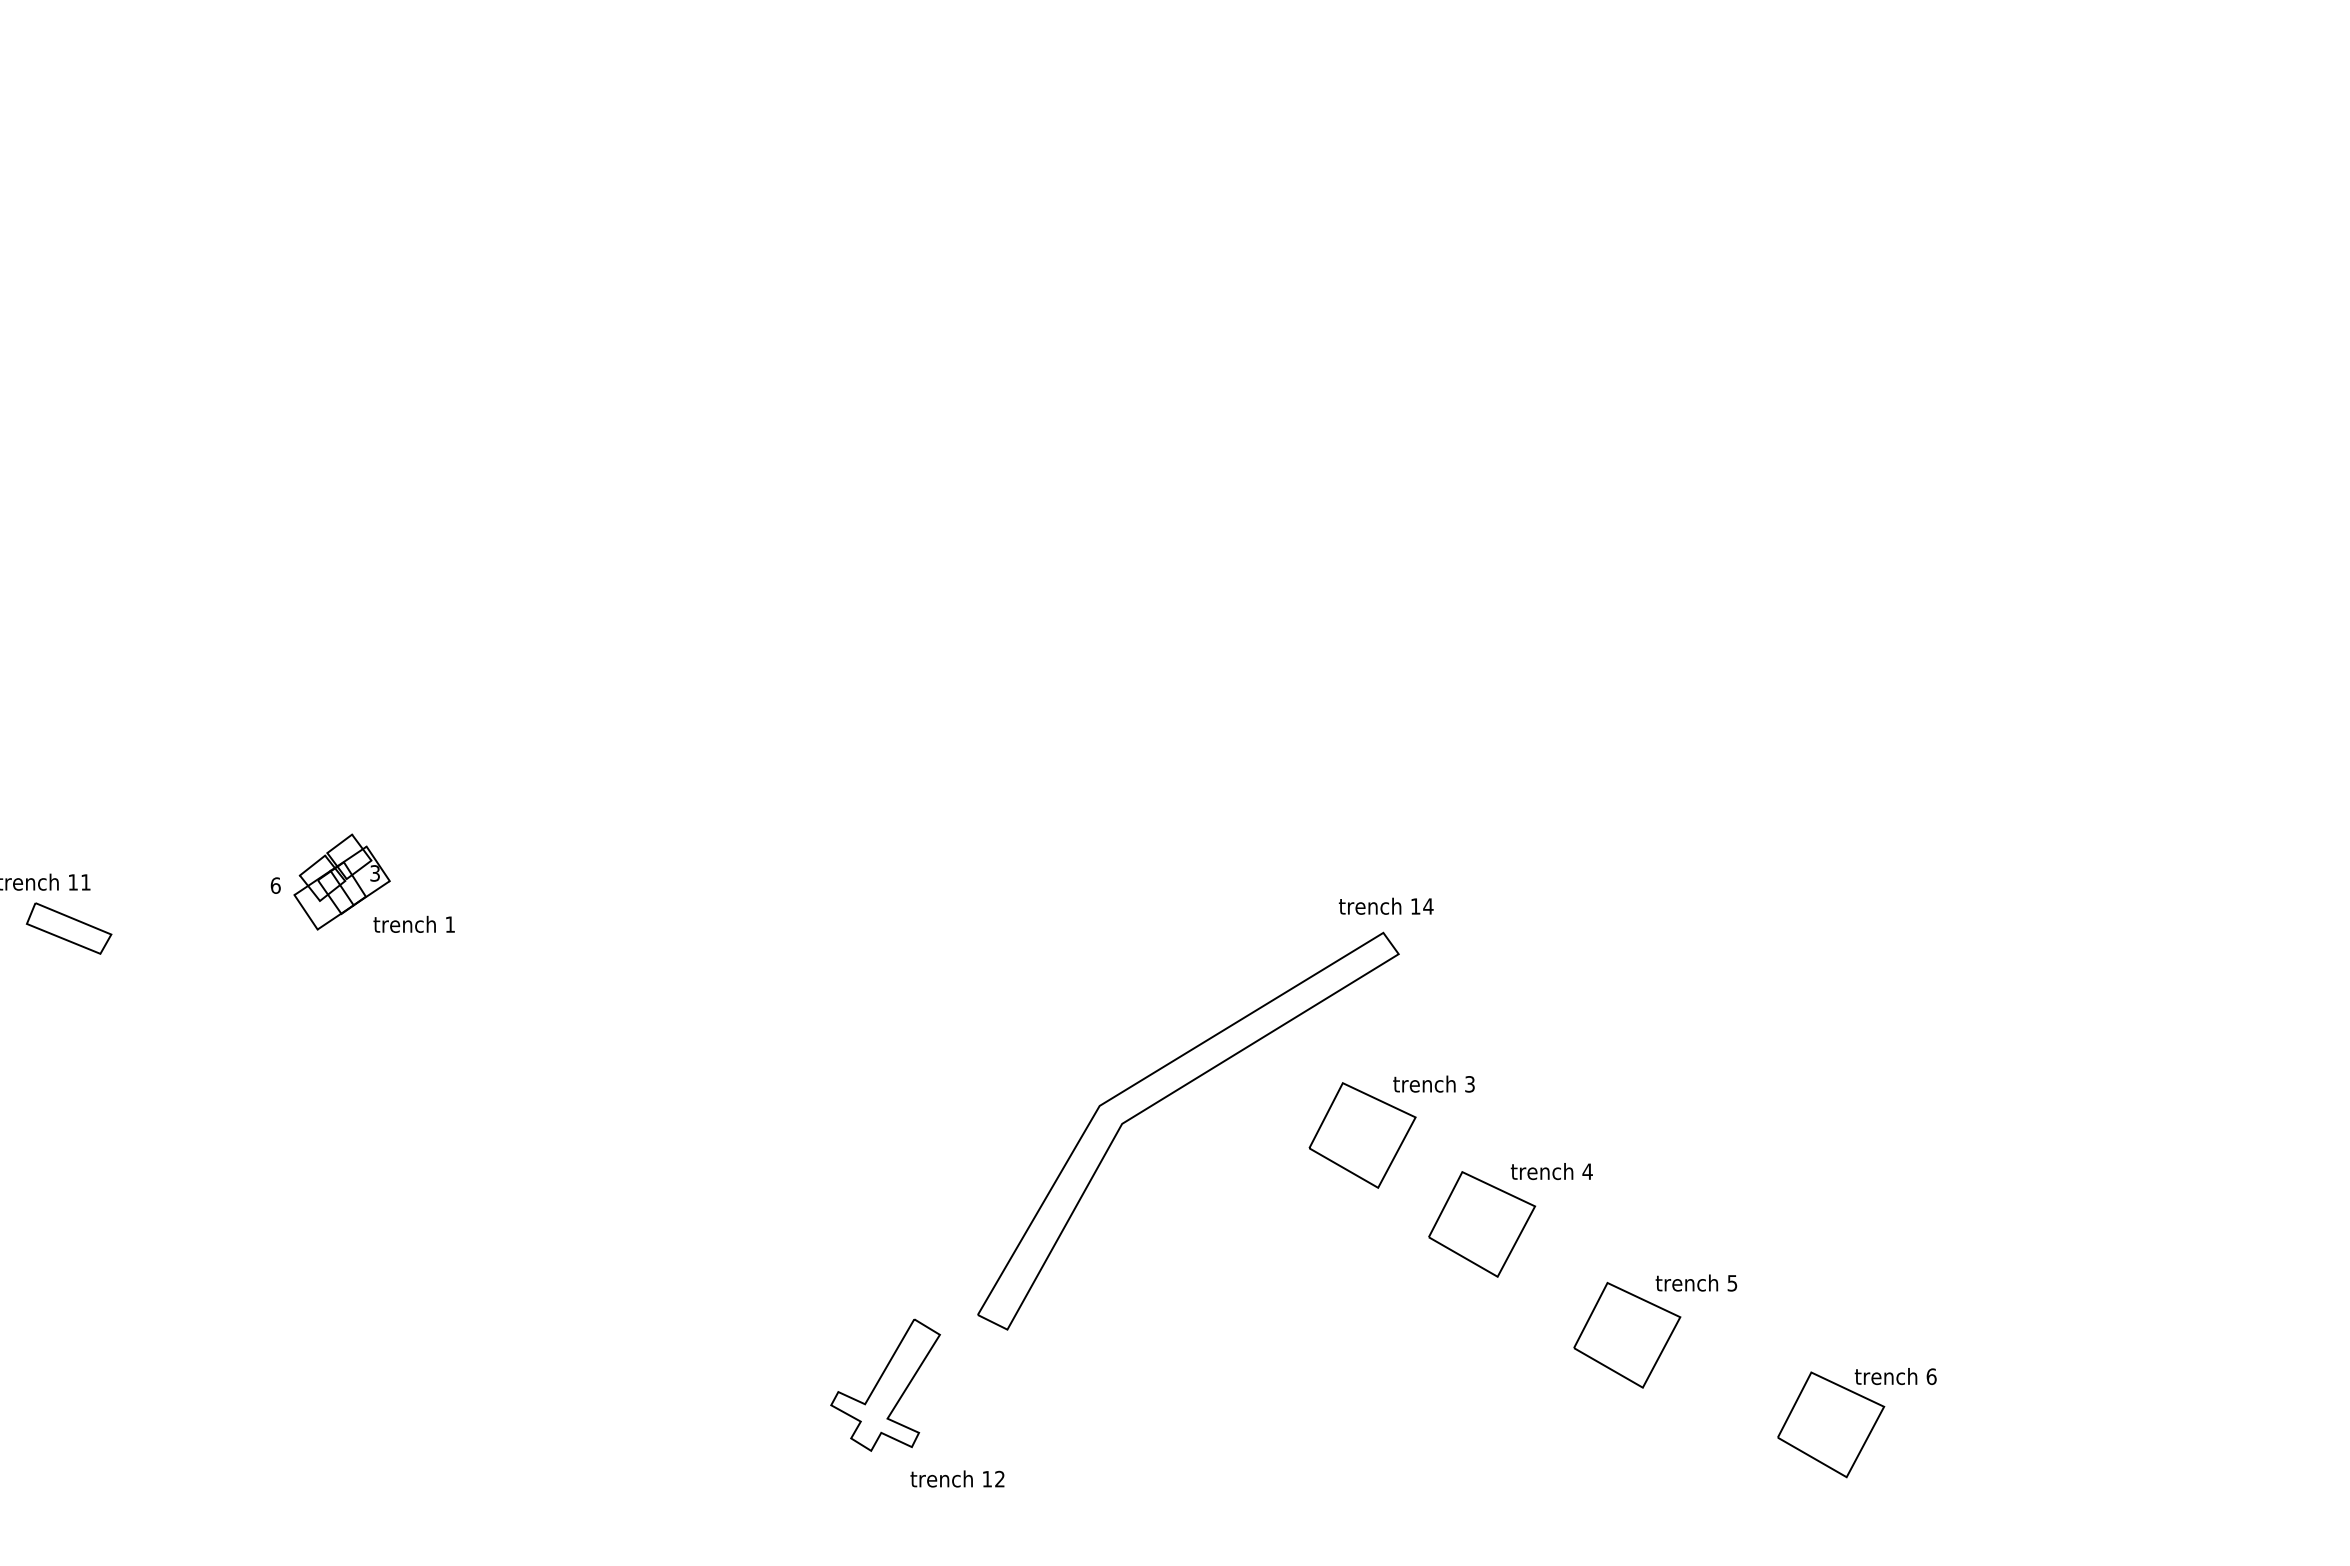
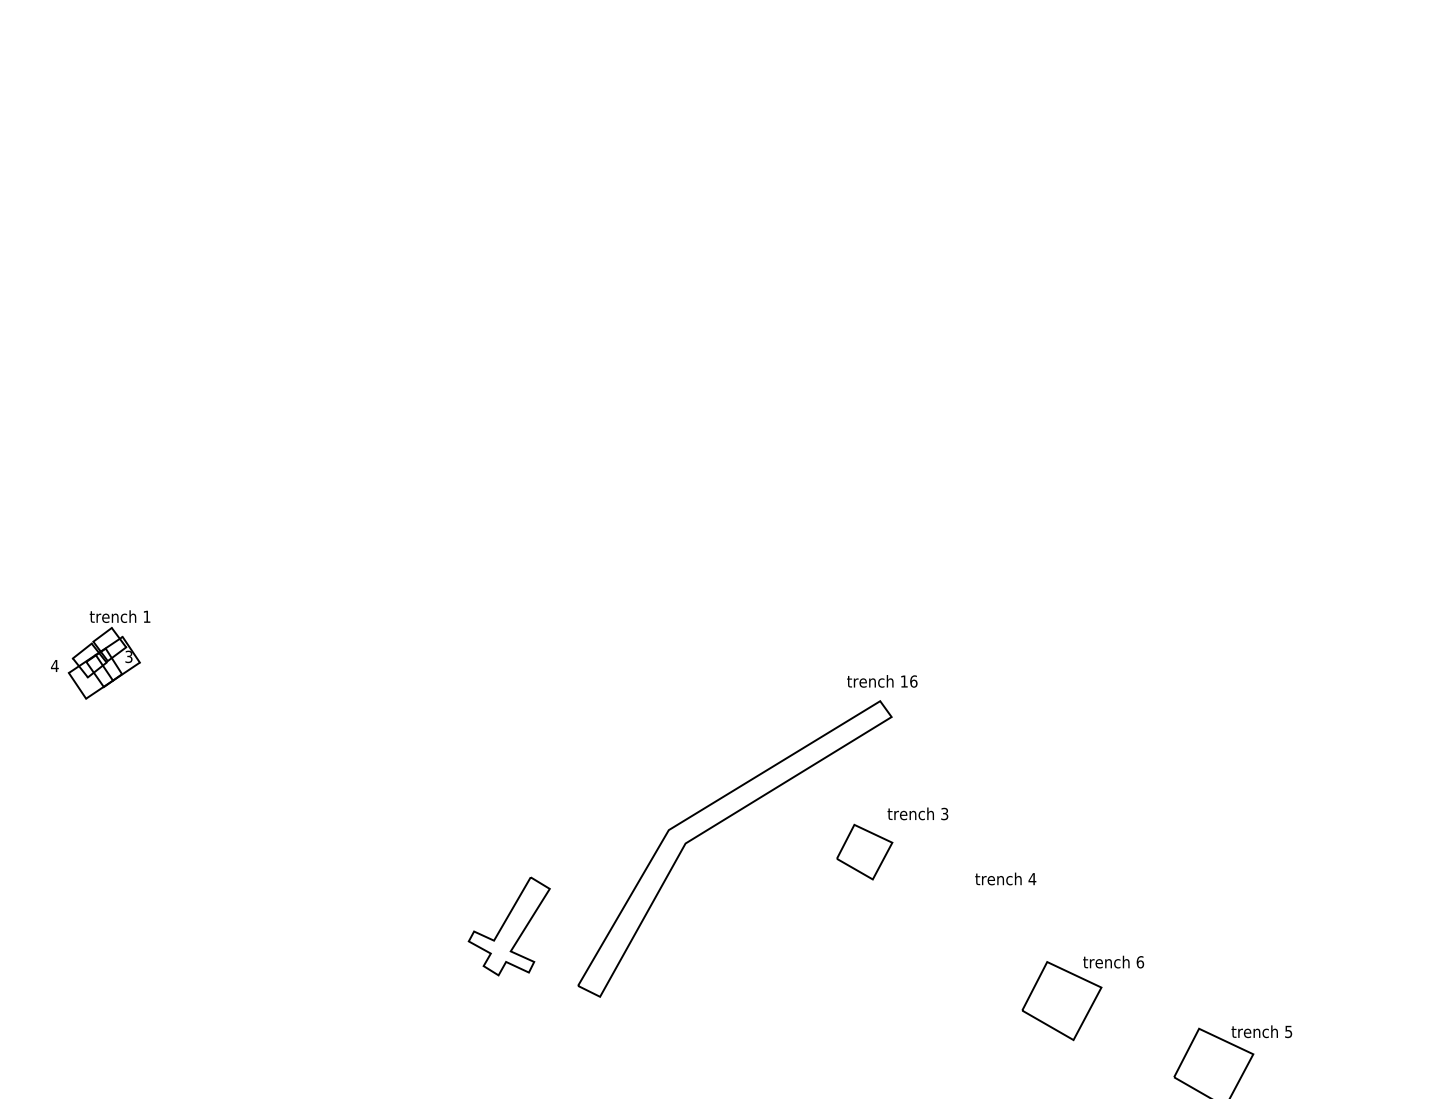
text: (275, 885) -> (54, 665), 6 -> 4
text: (1428, 906) -> (913, 681), 14 -> 16
text: (413, 923) -> (119, 615), moved
part: (1362, 1135) -> (864, 852), size x0.7
part: (1482, 1224) -> (954, 918), removed
text: (1732, 1283) -> (1140, 962), 5 -> 6
text: (1931, 1376) -> (1288, 1031), 6 -> 5
part: (885, 1384) -> (509, 925), moved

